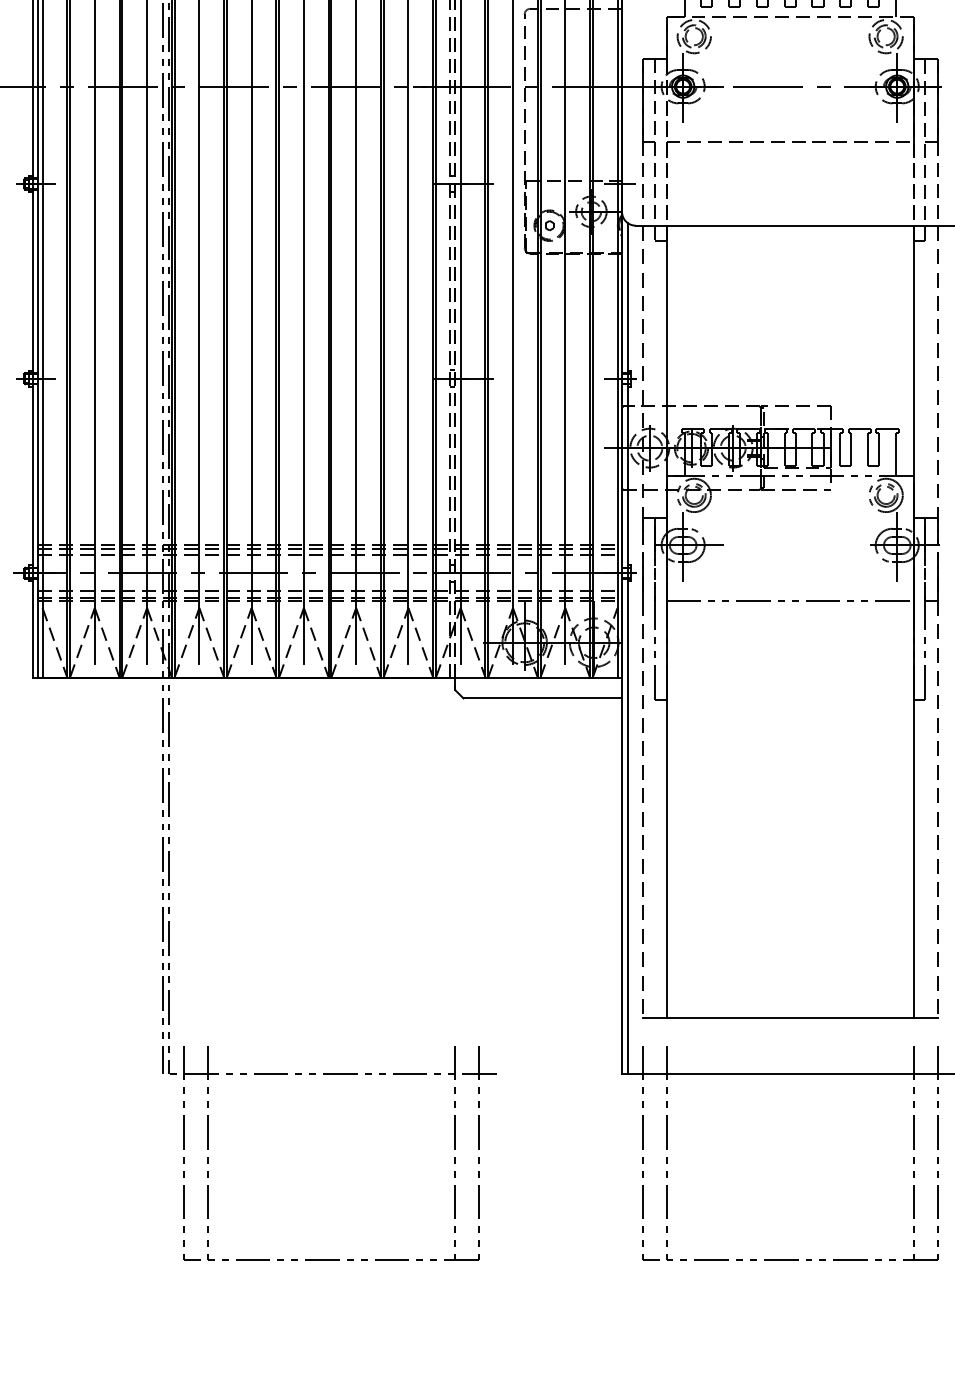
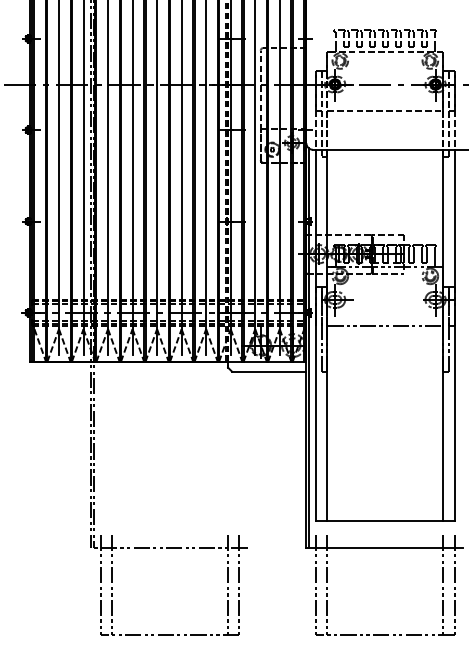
line: (643, 621) -> (316, 335), dashed -> solid
line: (937, 621) -> (454, 335), dashed -> solid

